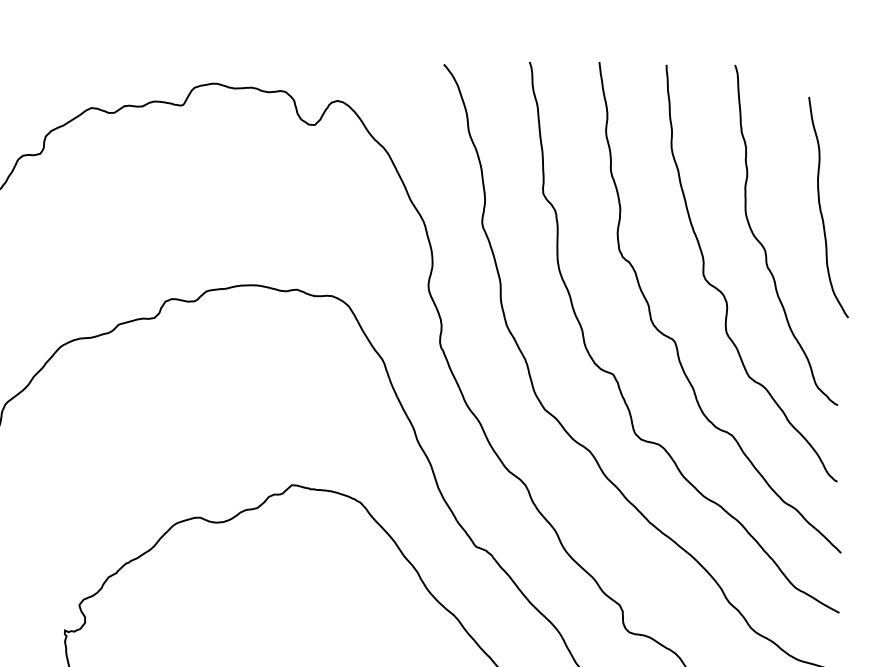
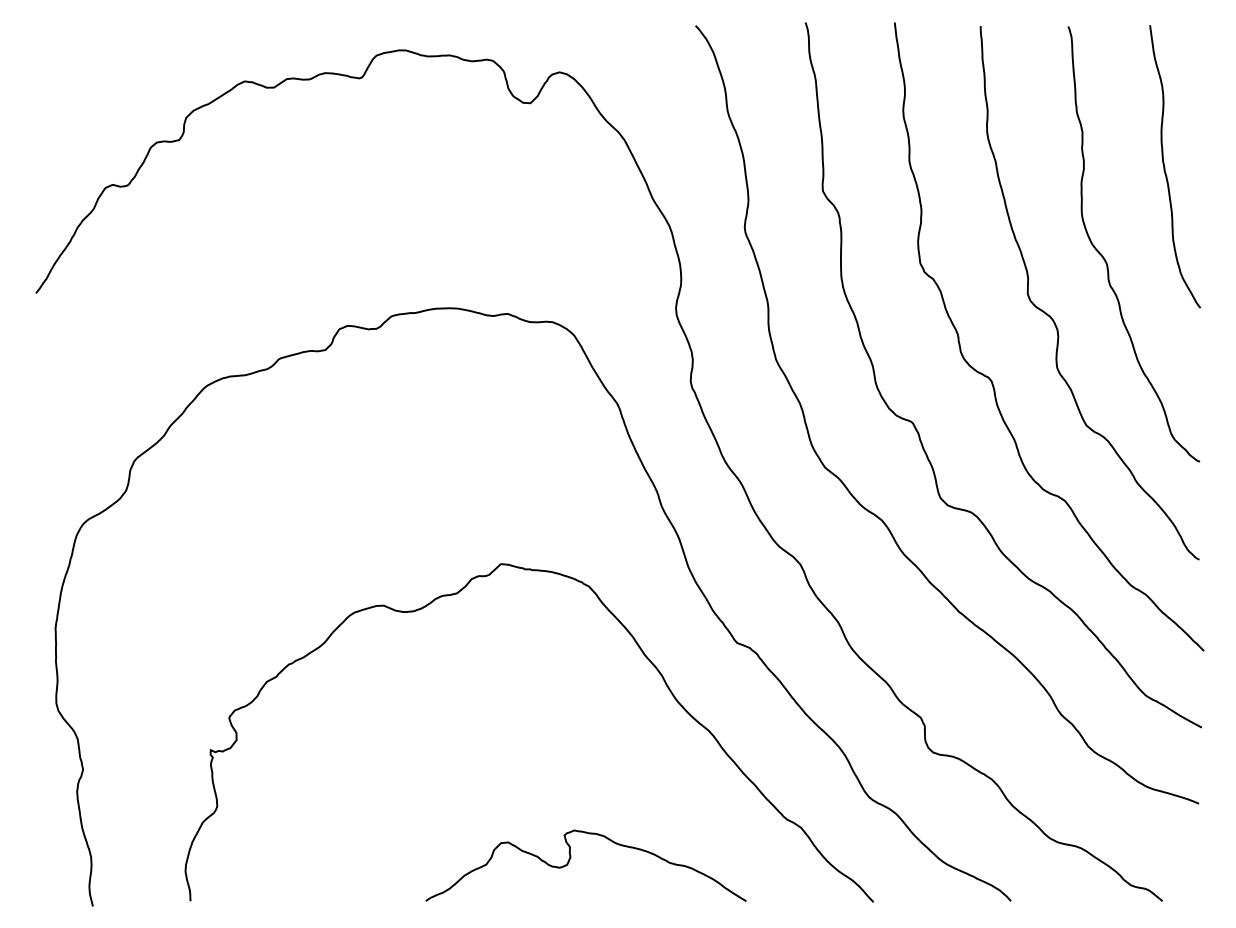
curve: (821, 207) -> (1165, 166), moved

